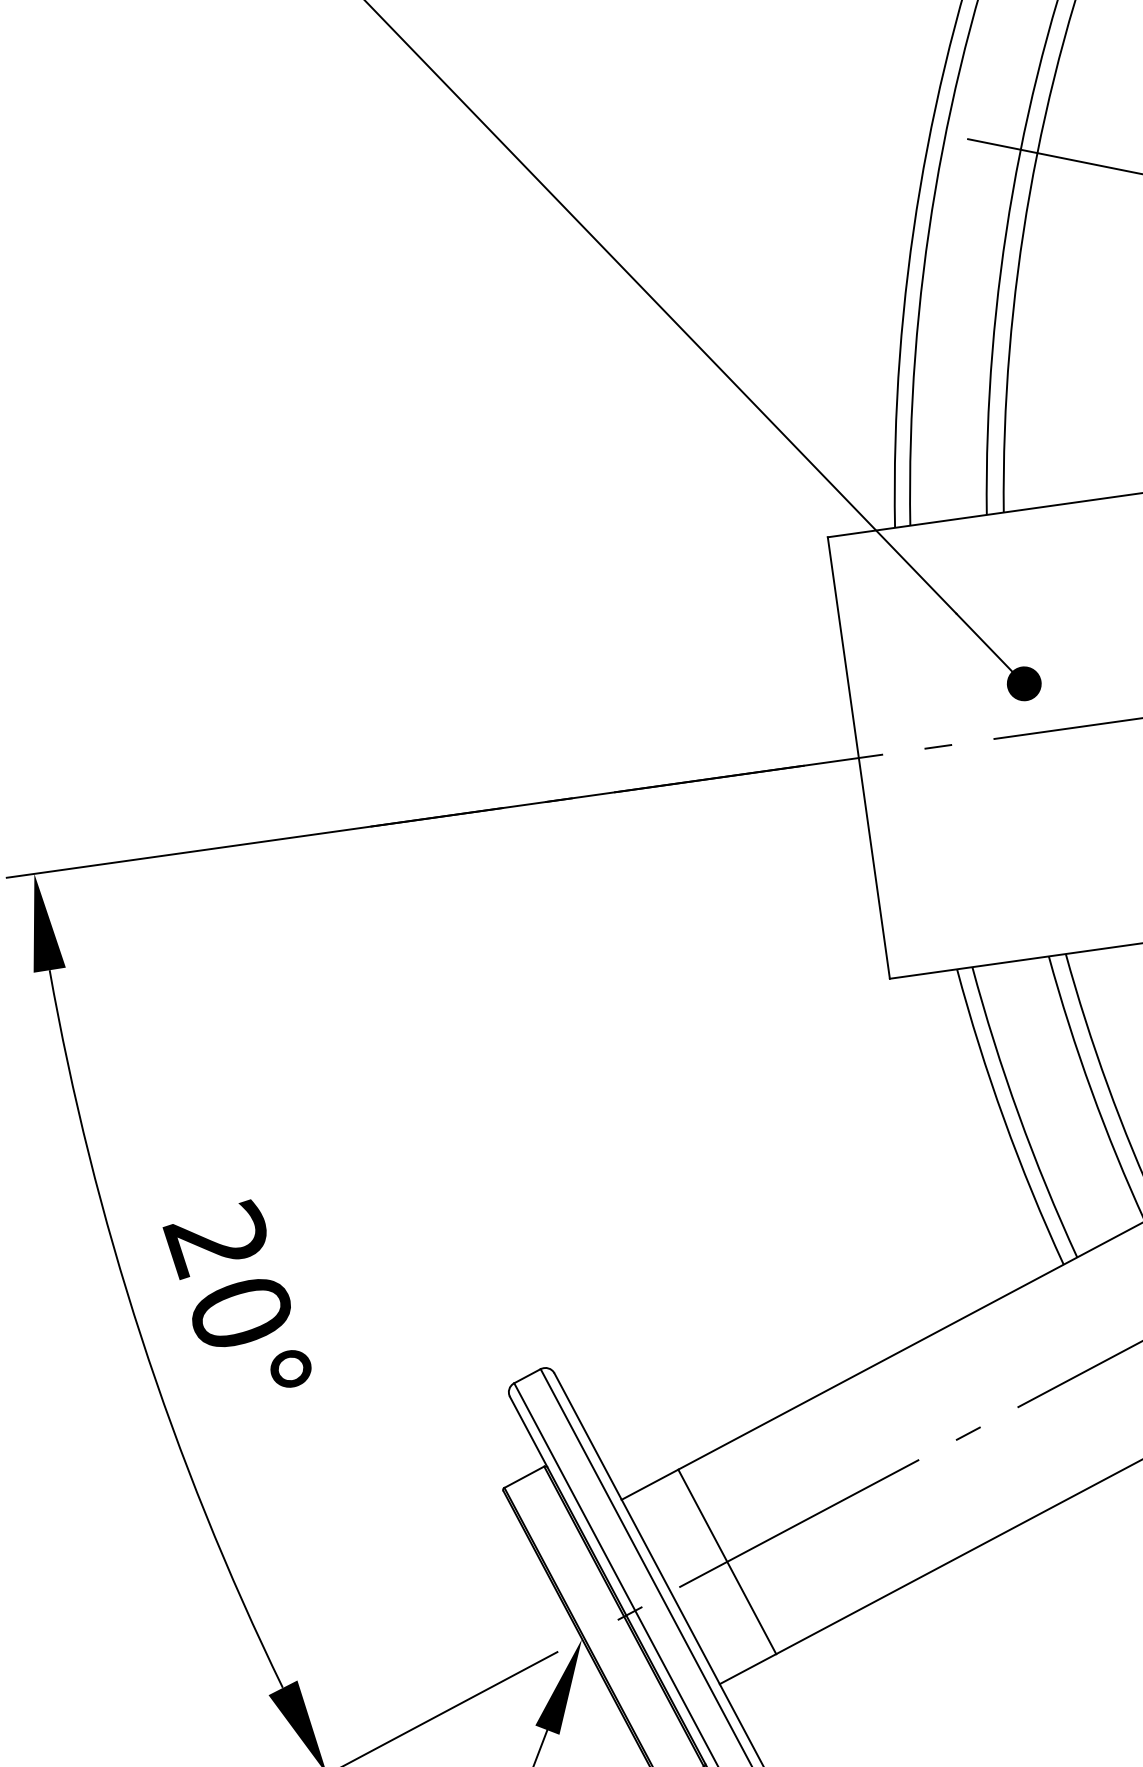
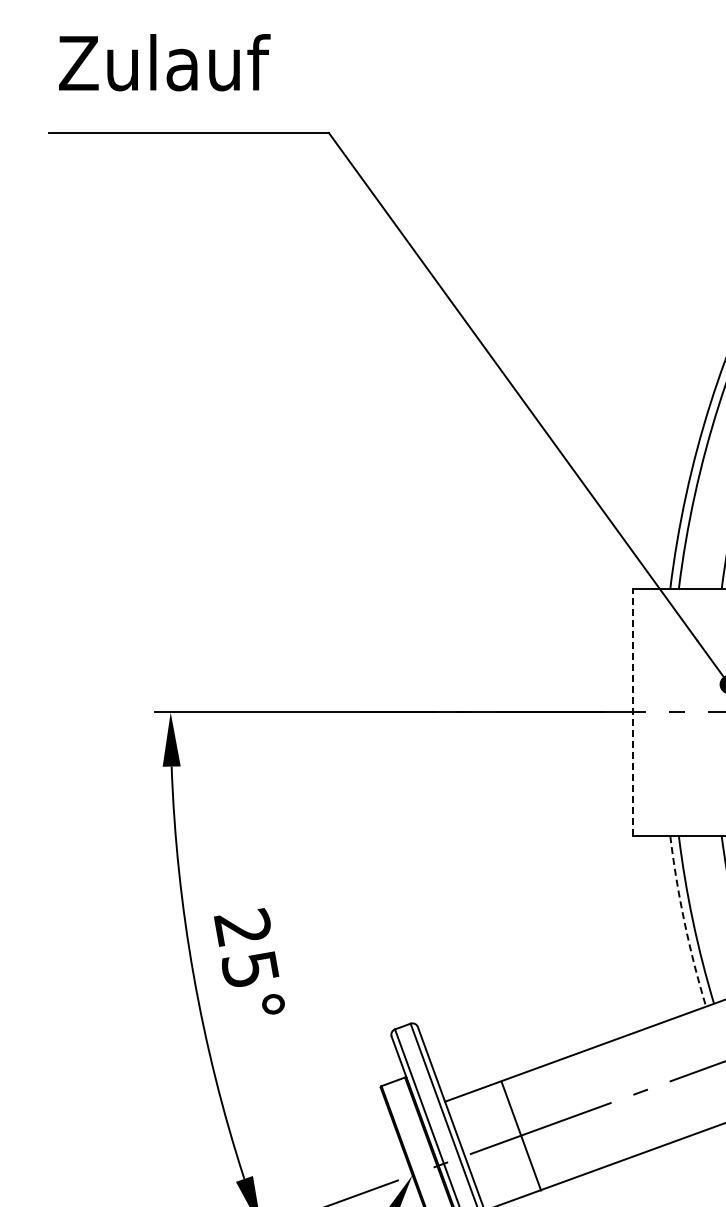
line: (858, 758) -> (632, 712), solid -> dashed
arc: (1004, 1119) -> (684, 922), solid -> dashed
text: (241, 1312) -> (250, 969), 20° -> 25°
line: (727, 1560) -> (521, 1135), moved

